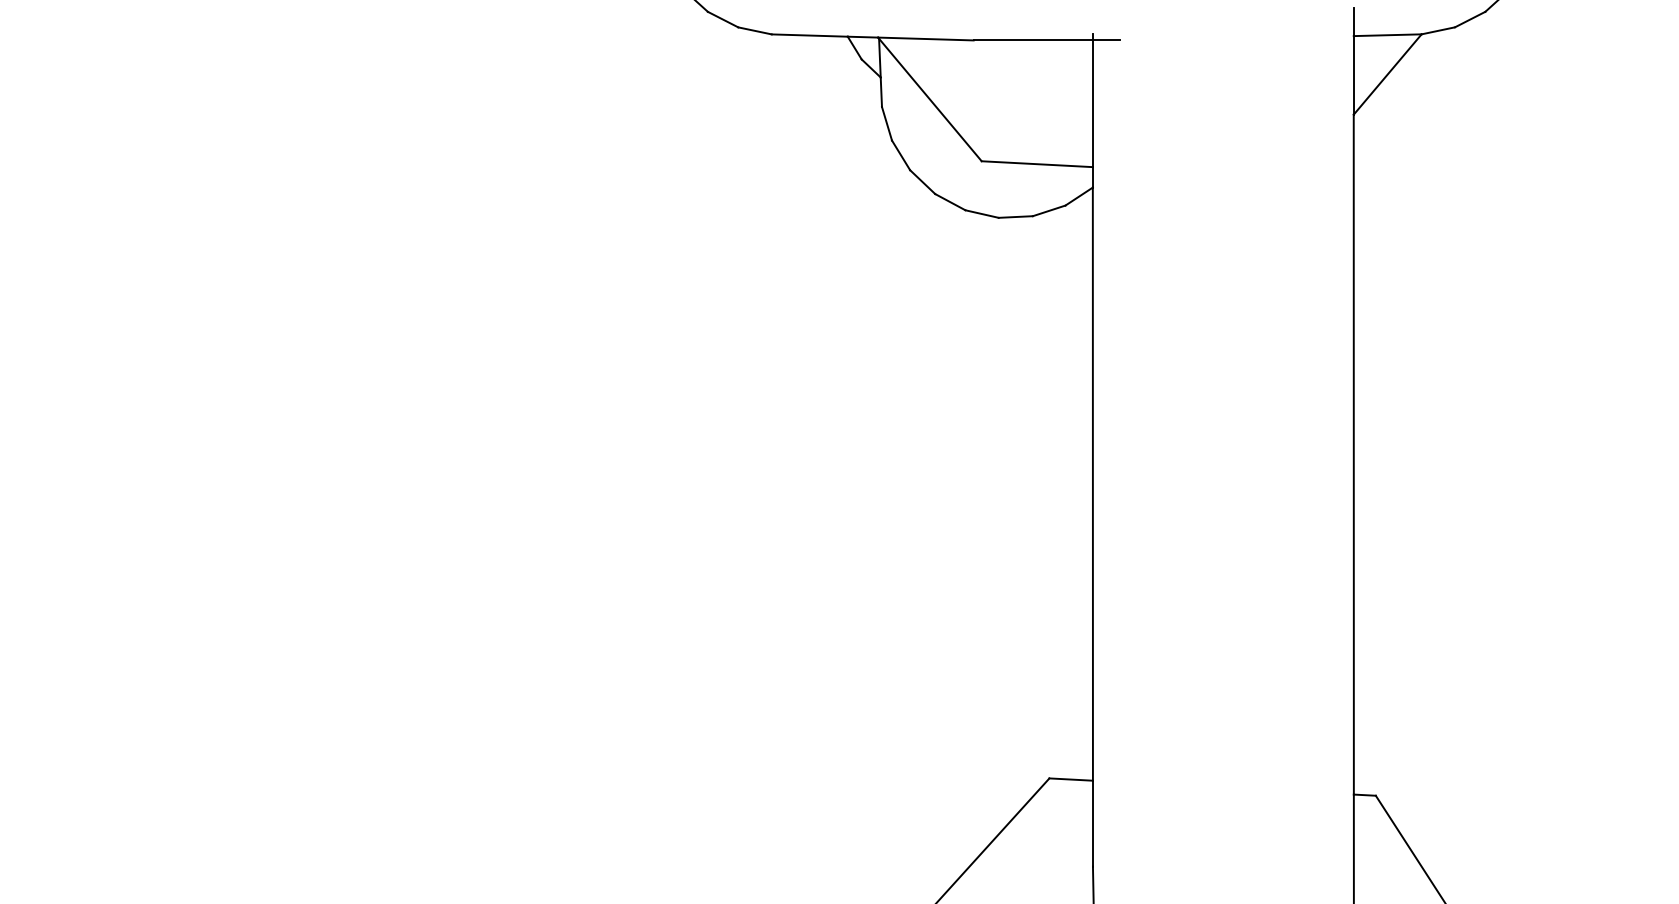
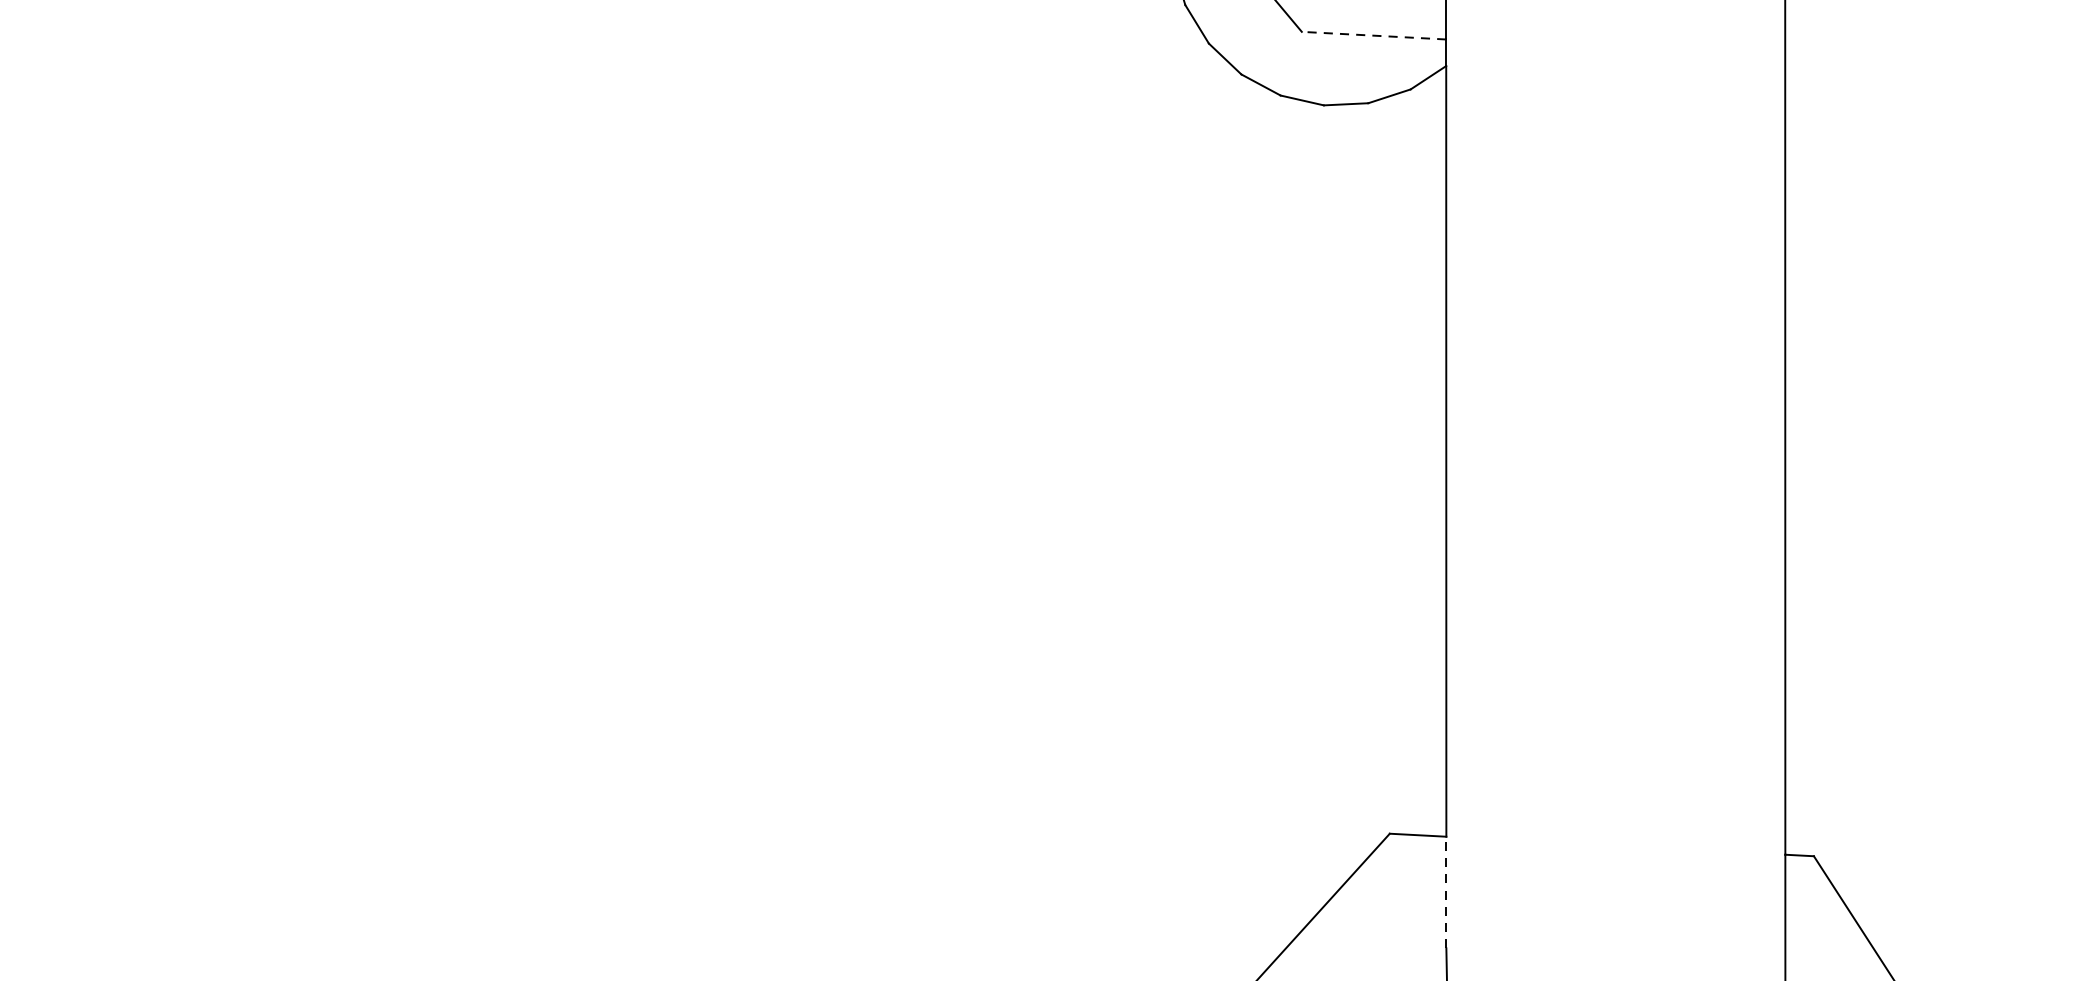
line: (1037, 164) -> (1374, 36), solid -> dashed
line: (1092, 823) -> (1445, 892), solid -> dashed

